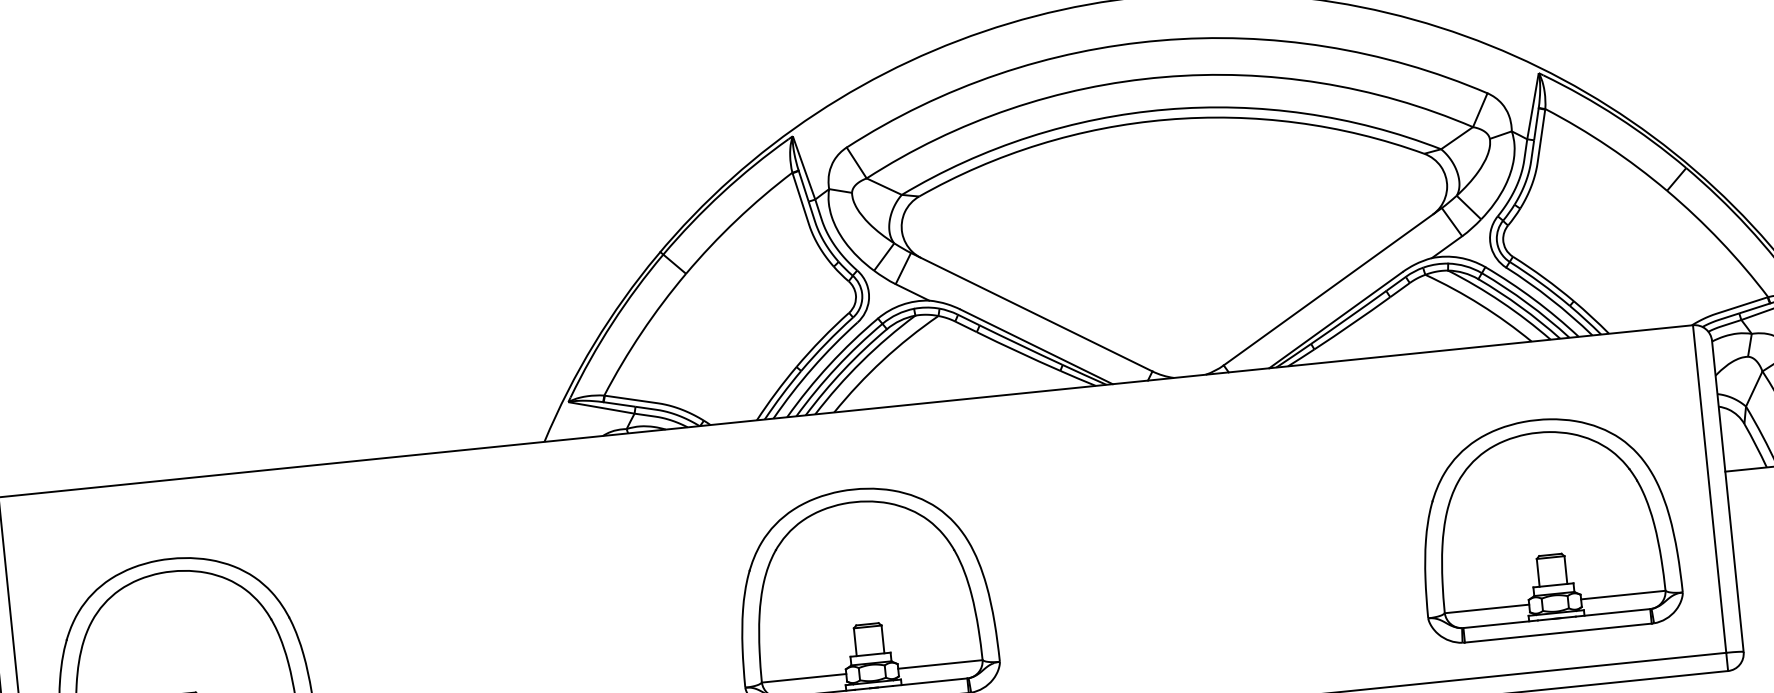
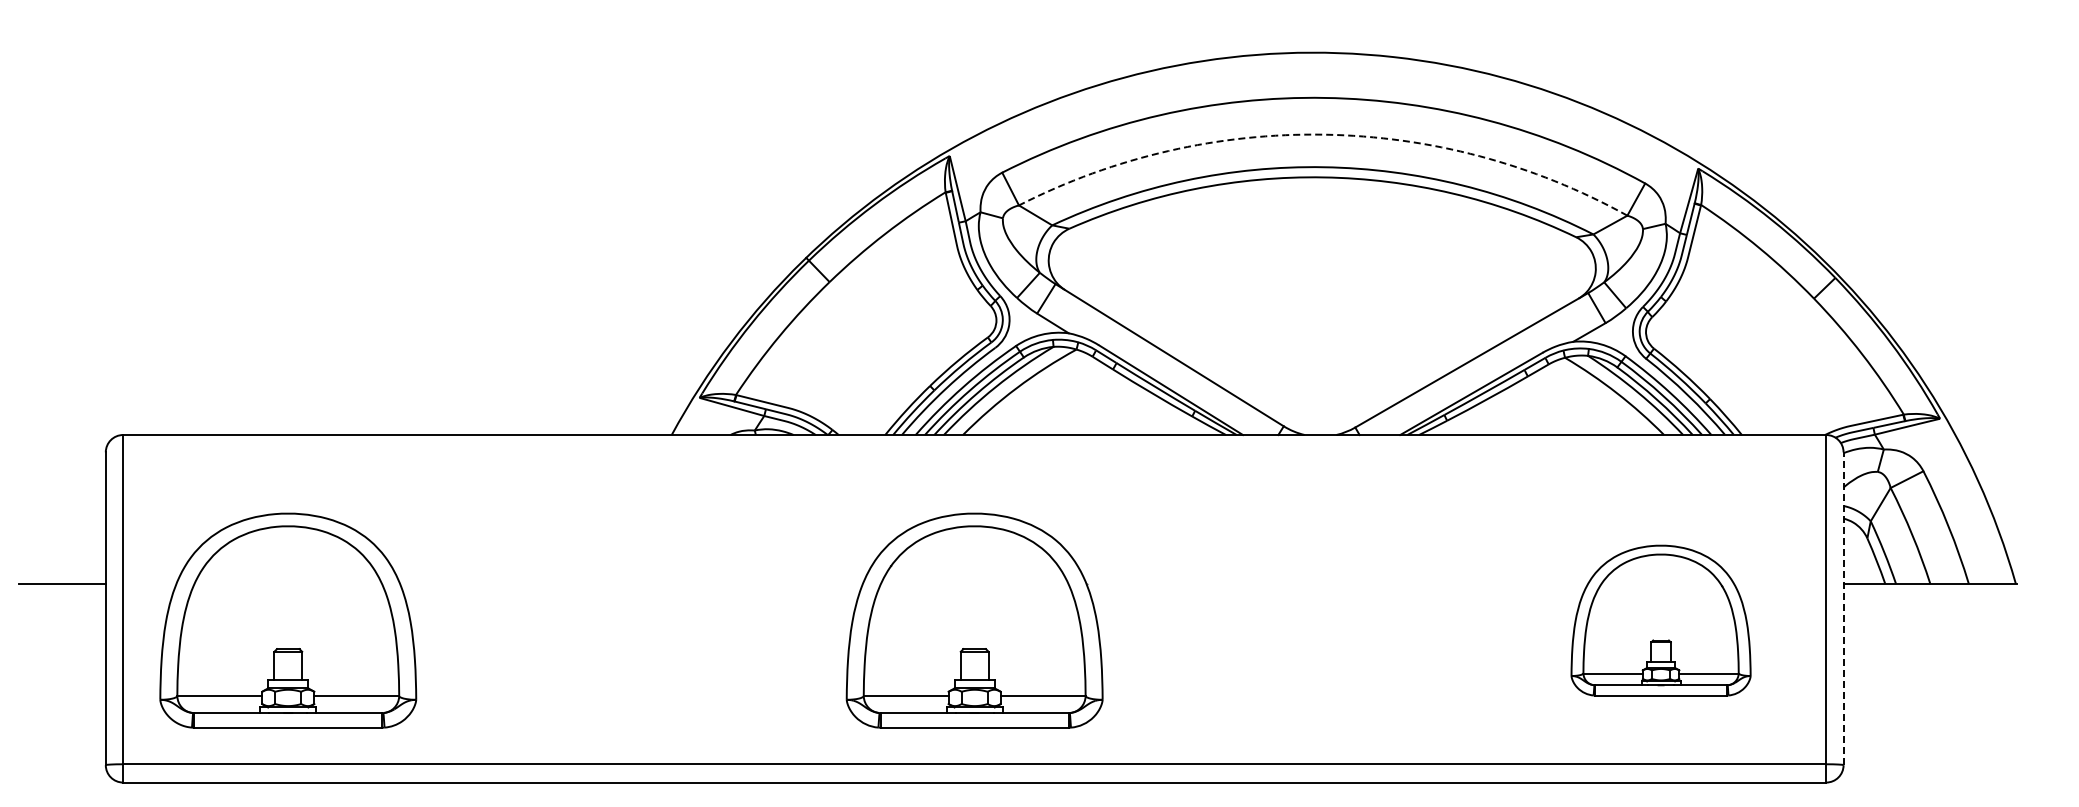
arc: (1163, 76) -> (1324, 134), solid -> dashed
line: (1727, 496) -> (1843, 608), solid -> dashed
part: (1546, 526) -> (1660, 620), size x0.7

